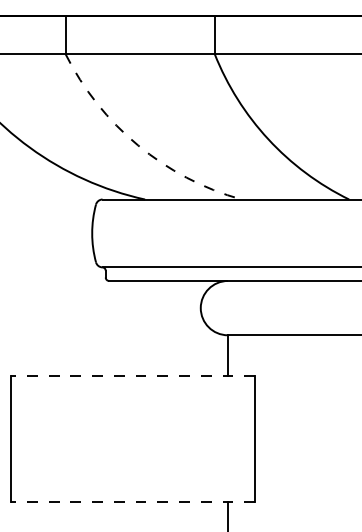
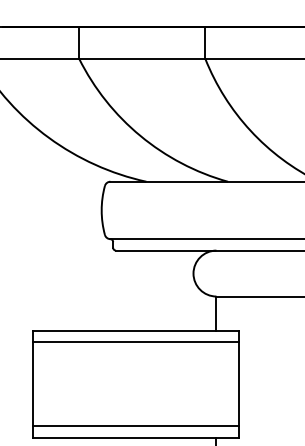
arc: (138, 145) -> (140, 136), dashed -> solid
line: (132, 376) -> (135, 331), dashed -> solid
line: (132, 389) -> (135, 342), added
line: (132, 488) -> (135, 426), added
line: (132, 502) -> (135, 437), dashed -> solid

